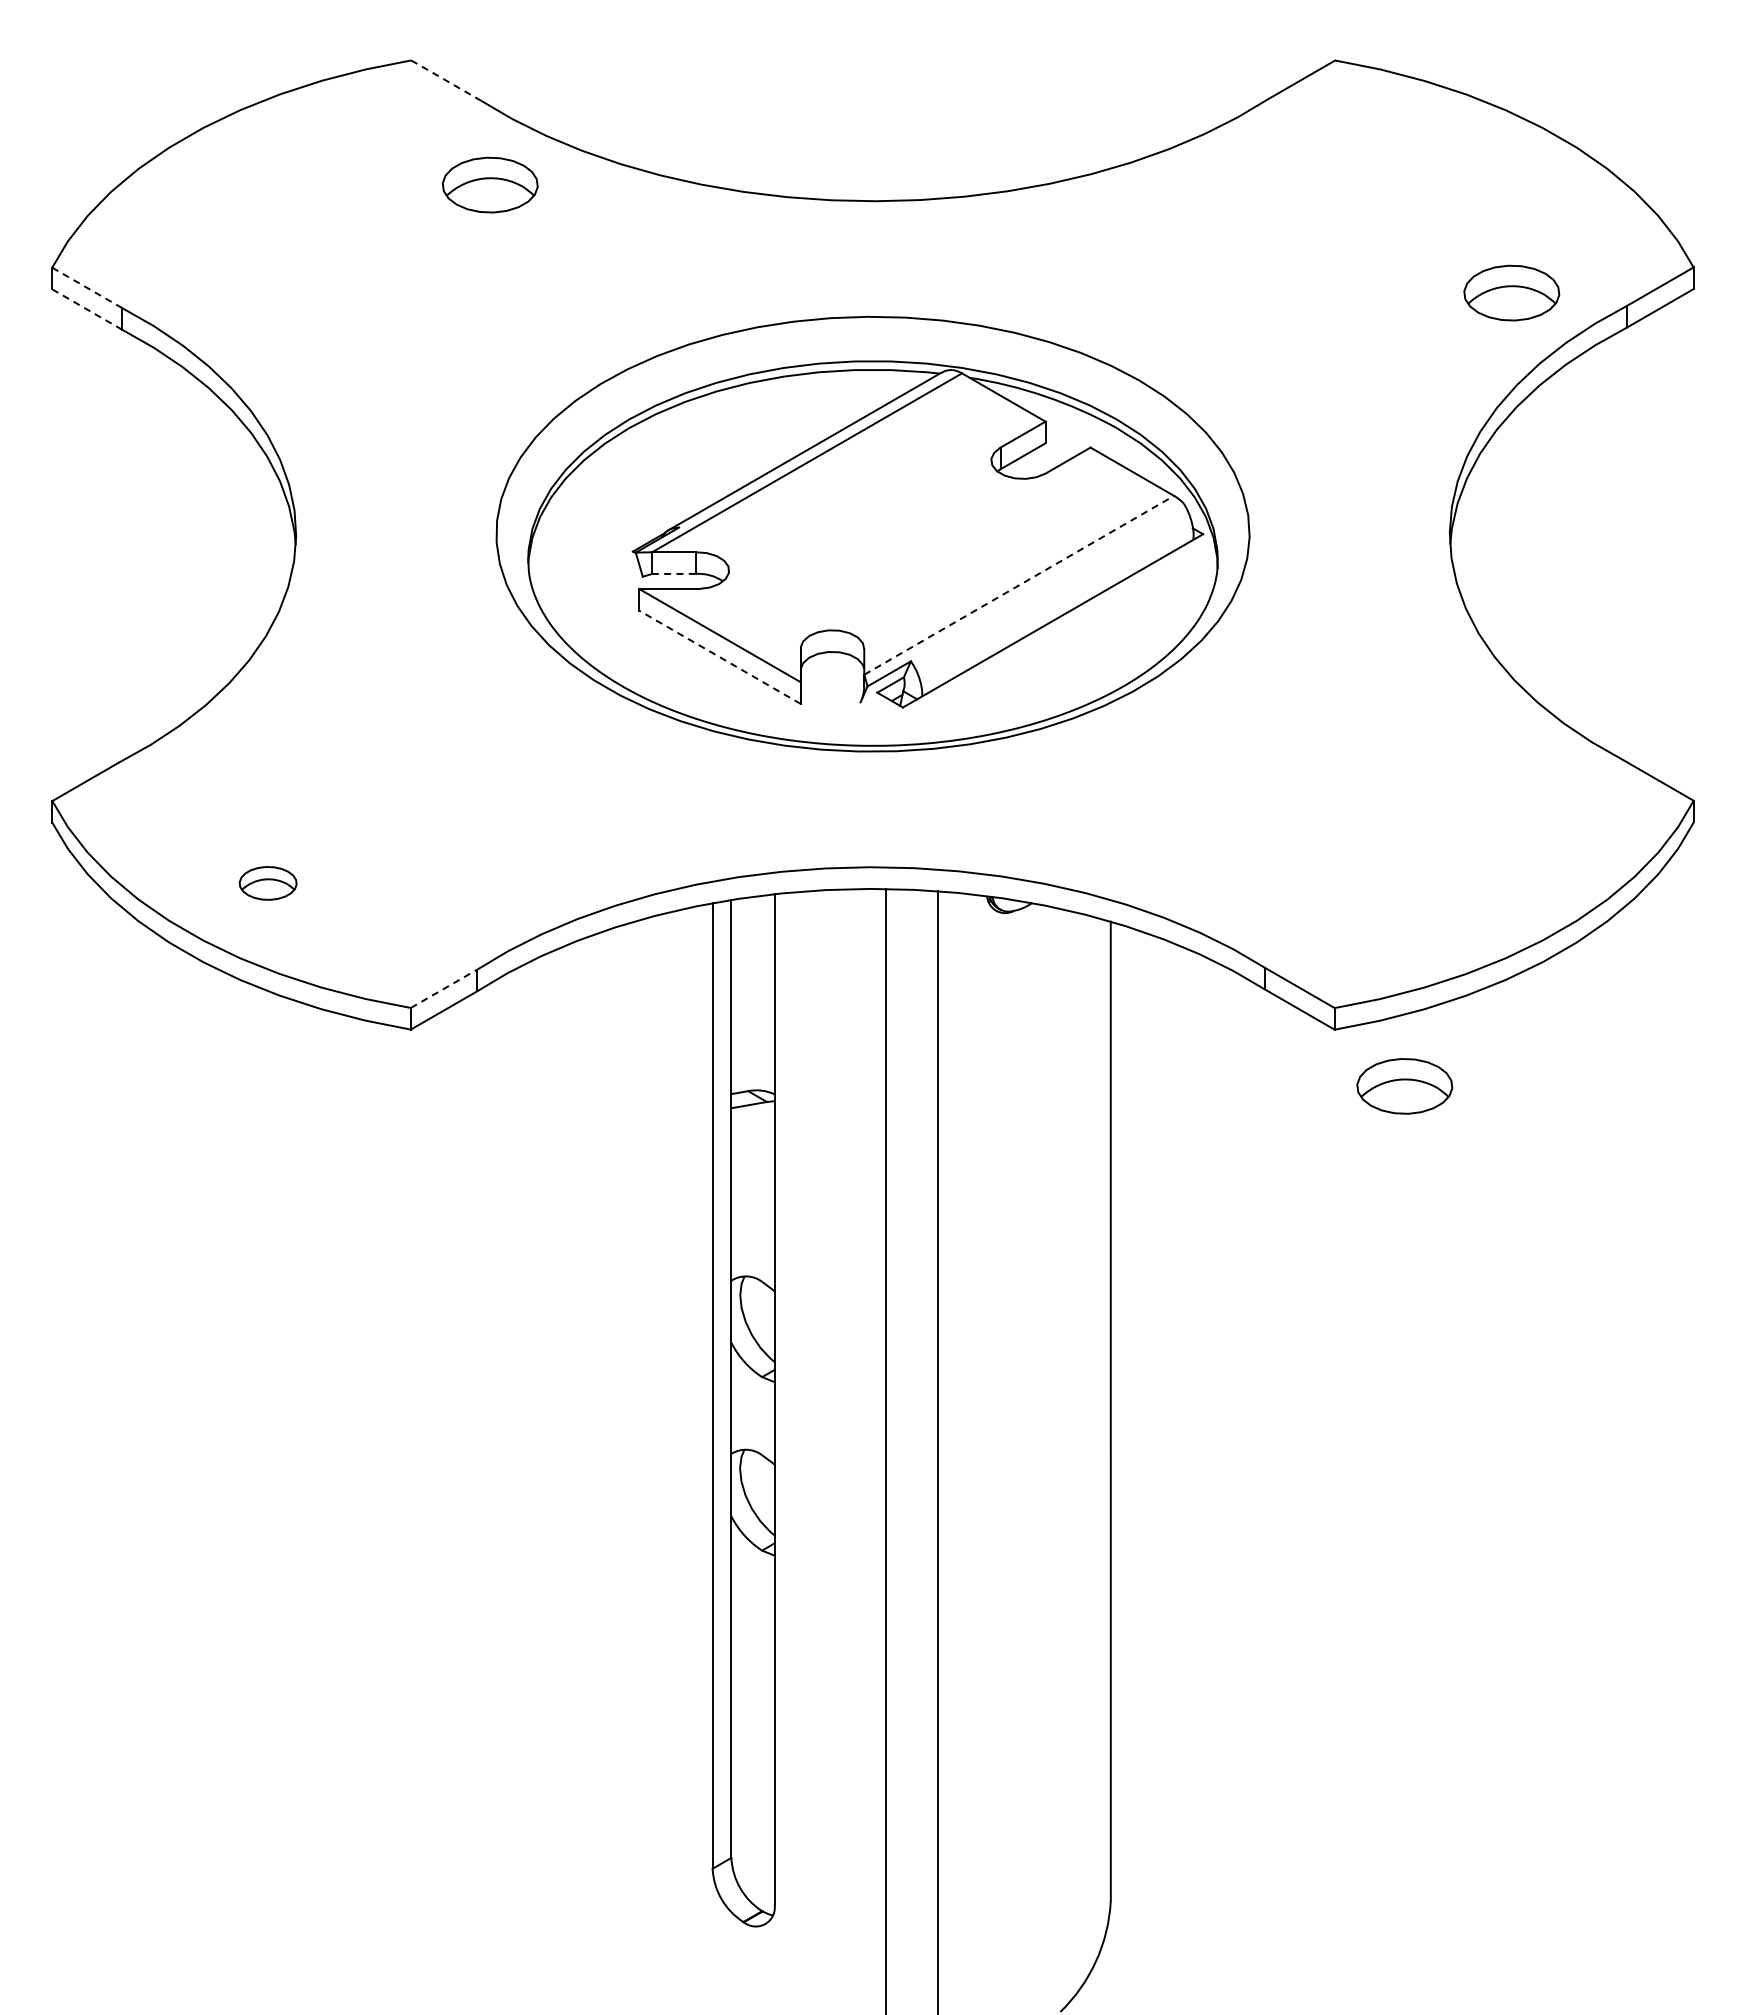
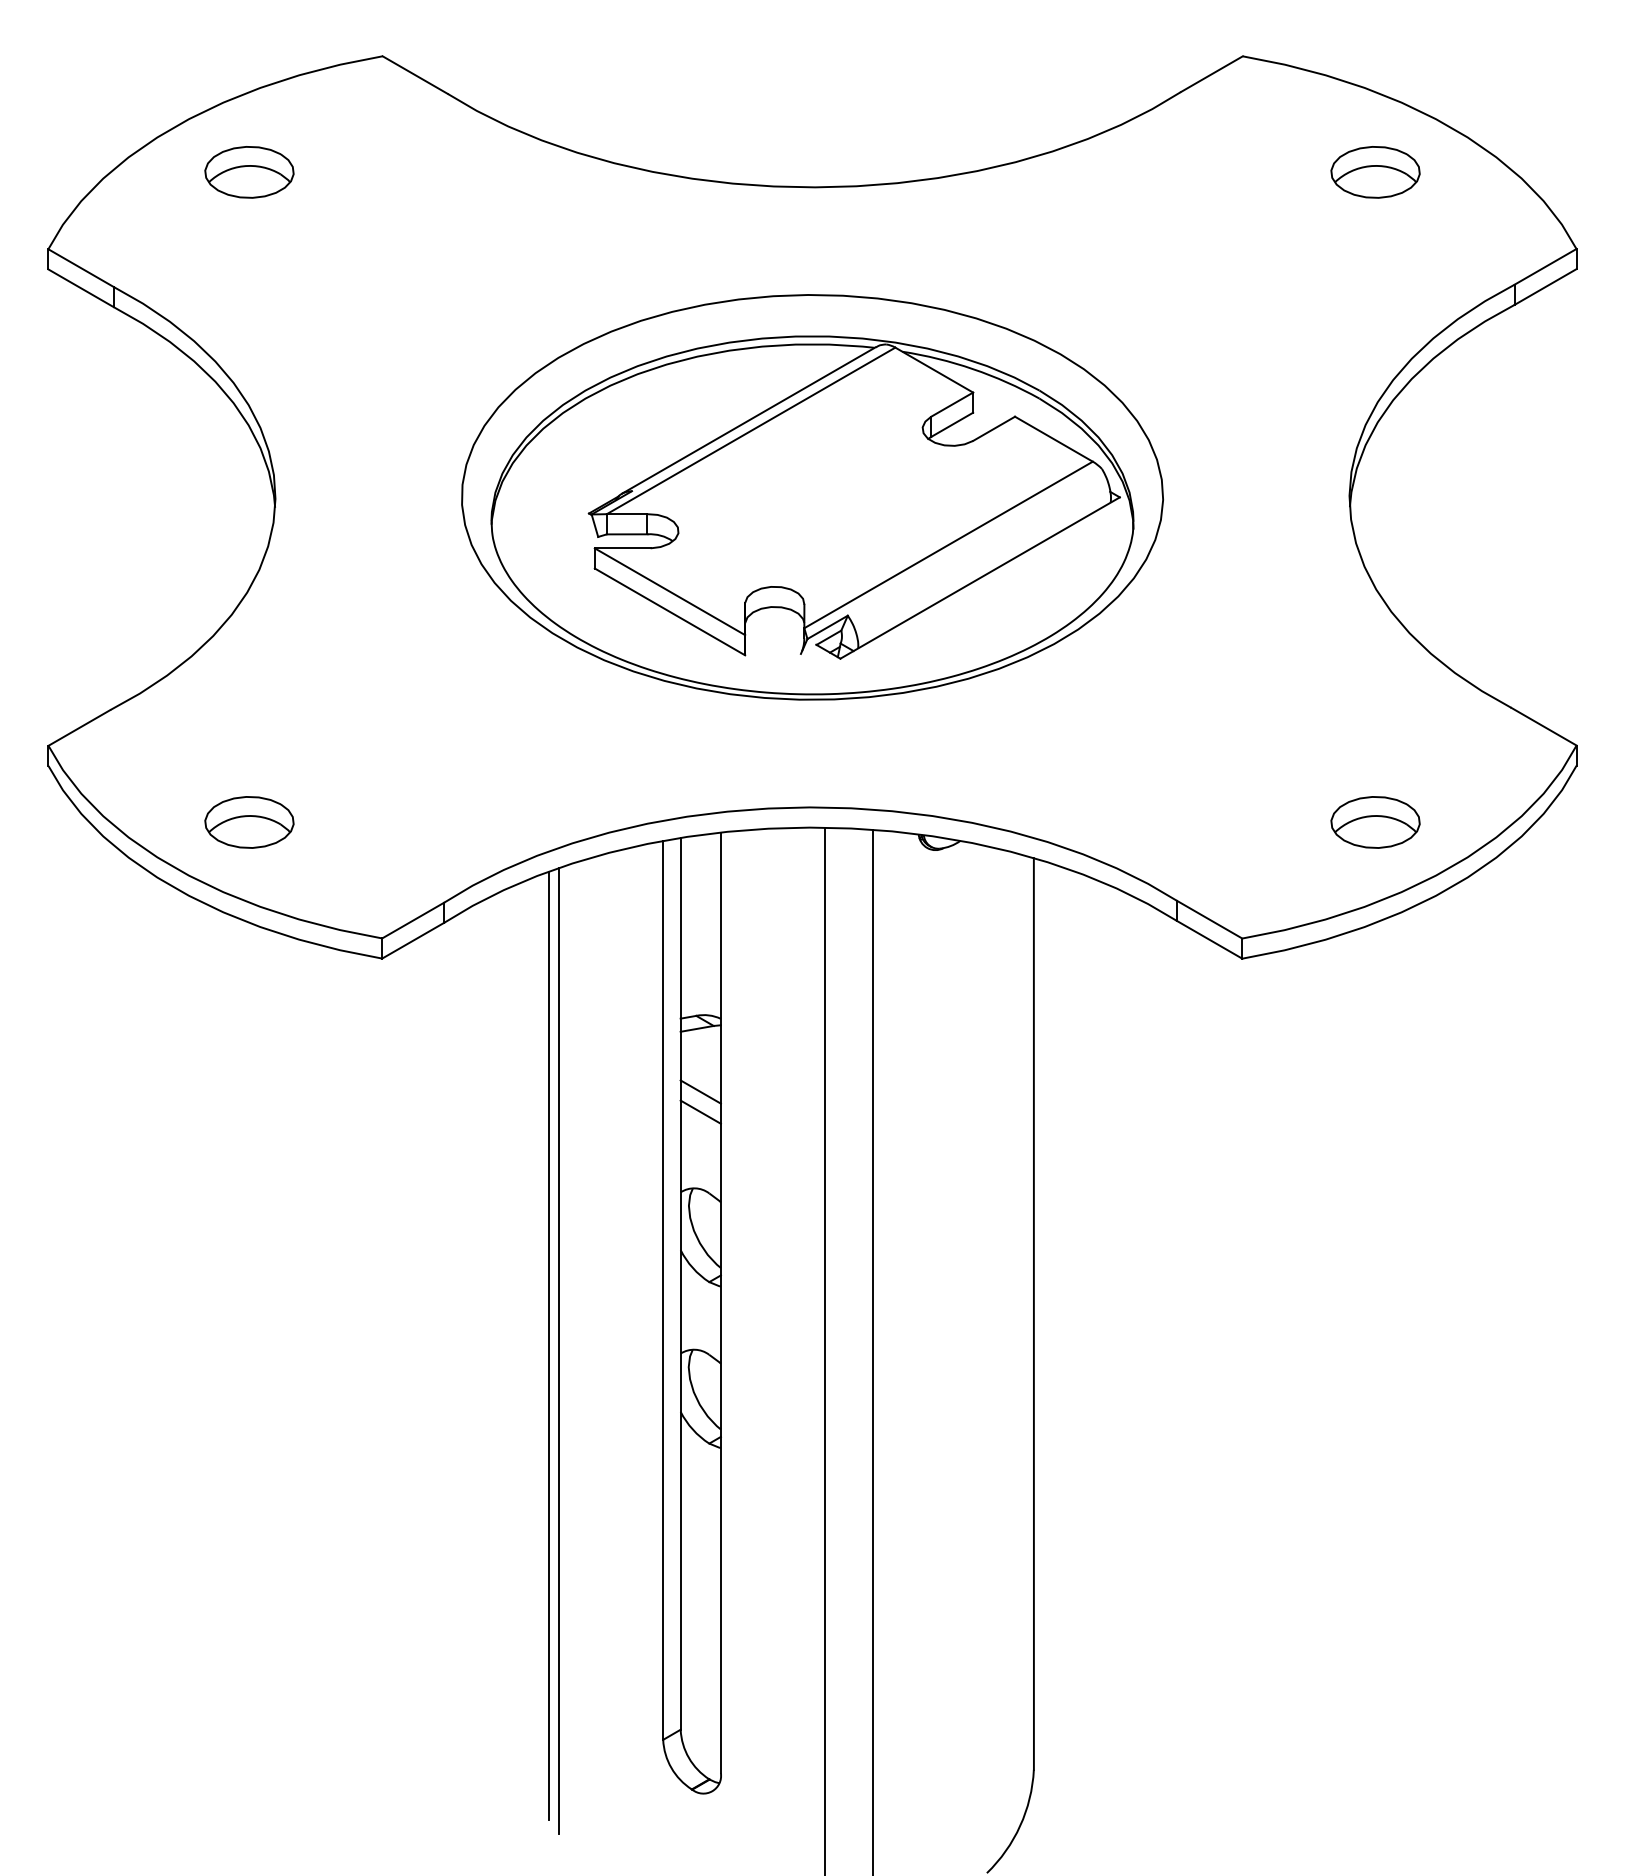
line: (445, 80) -> (414, 74), dashed -> solid
part: (489, 184) -> (248, 171), moved
line: (87, 288) -> (81, 268), dashed -> solid
part: (1511, 292) -> (1375, 171), moved
line: (87, 309) -> (81, 288), dashed -> solid
line: (673, 573) -> (626, 533), dashed -> solid
line: (1019, 585) -> (948, 545), dashed -> solid
line: (719, 657) -> (669, 612), dashed -> solid
part: (267, 883) -> (248, 822), size x1.67
line: (444, 988) -> (413, 920), dashed -> solid
part: (1404, 1086) -> (1375, 822), moved
line: (752, 1172) -> (700, 1091), added
line: (752, 1194) -> (700, 1112), added
line: (590, 1445) -> (549, 1345), added
line: (600, 1450) -> (558, 1350), added

